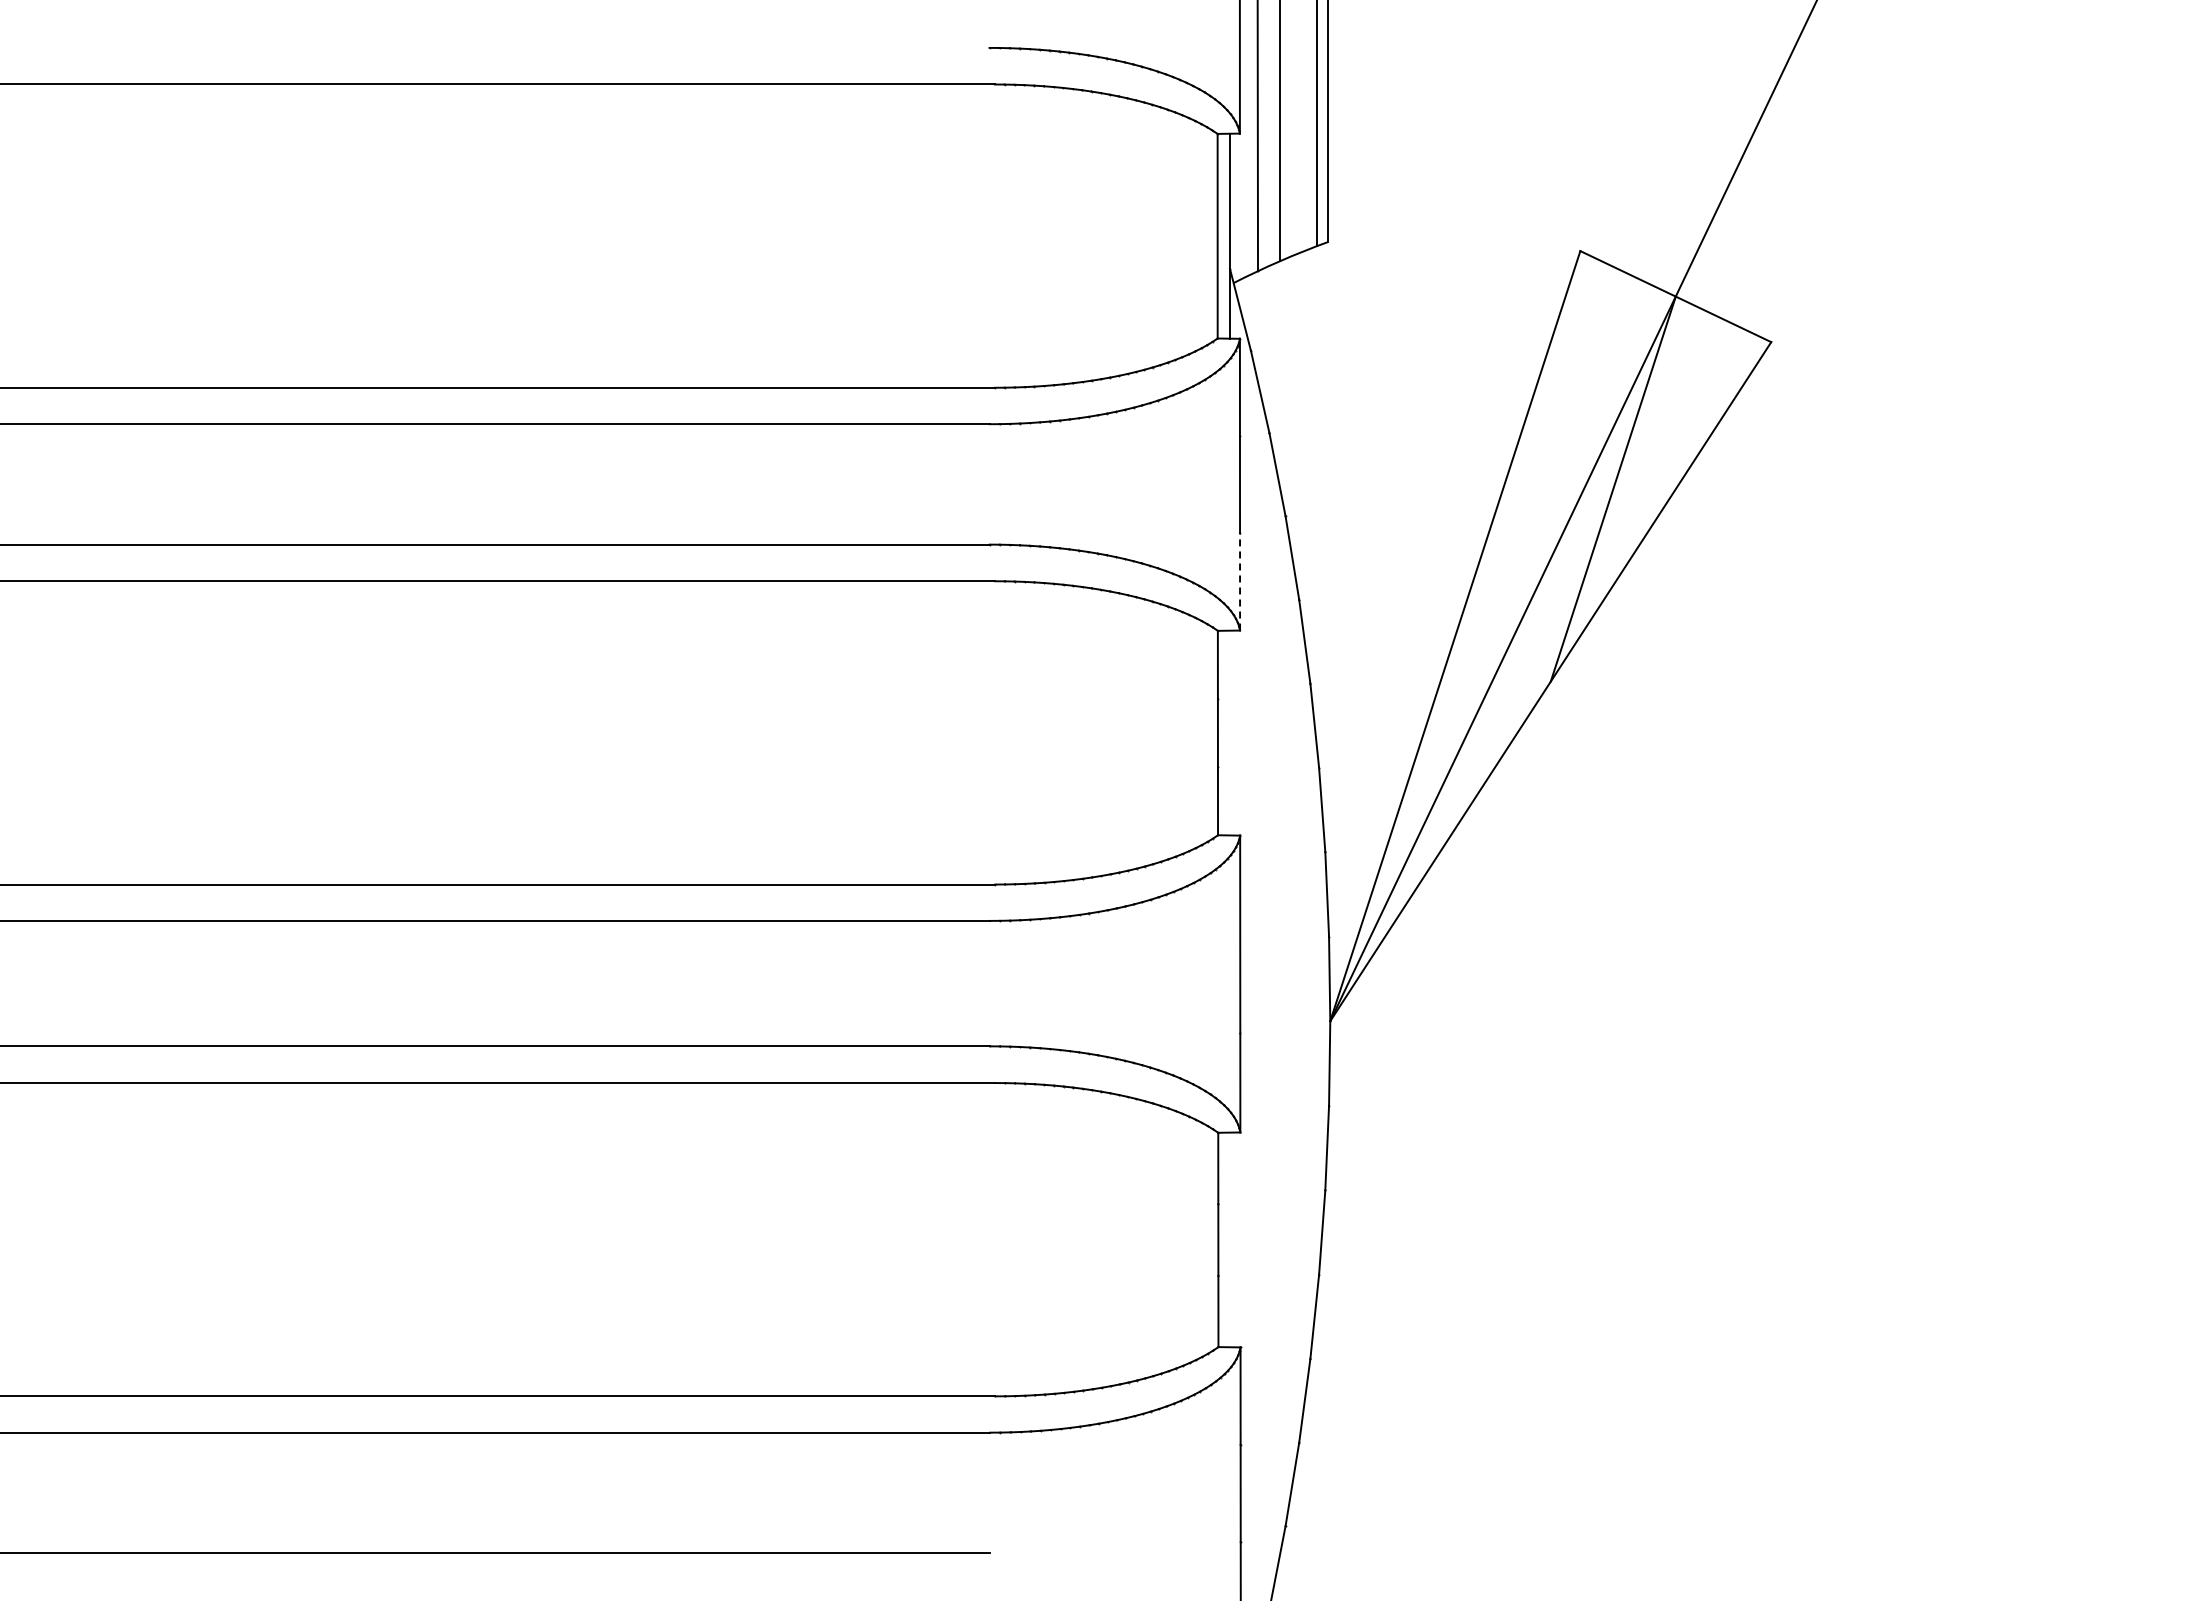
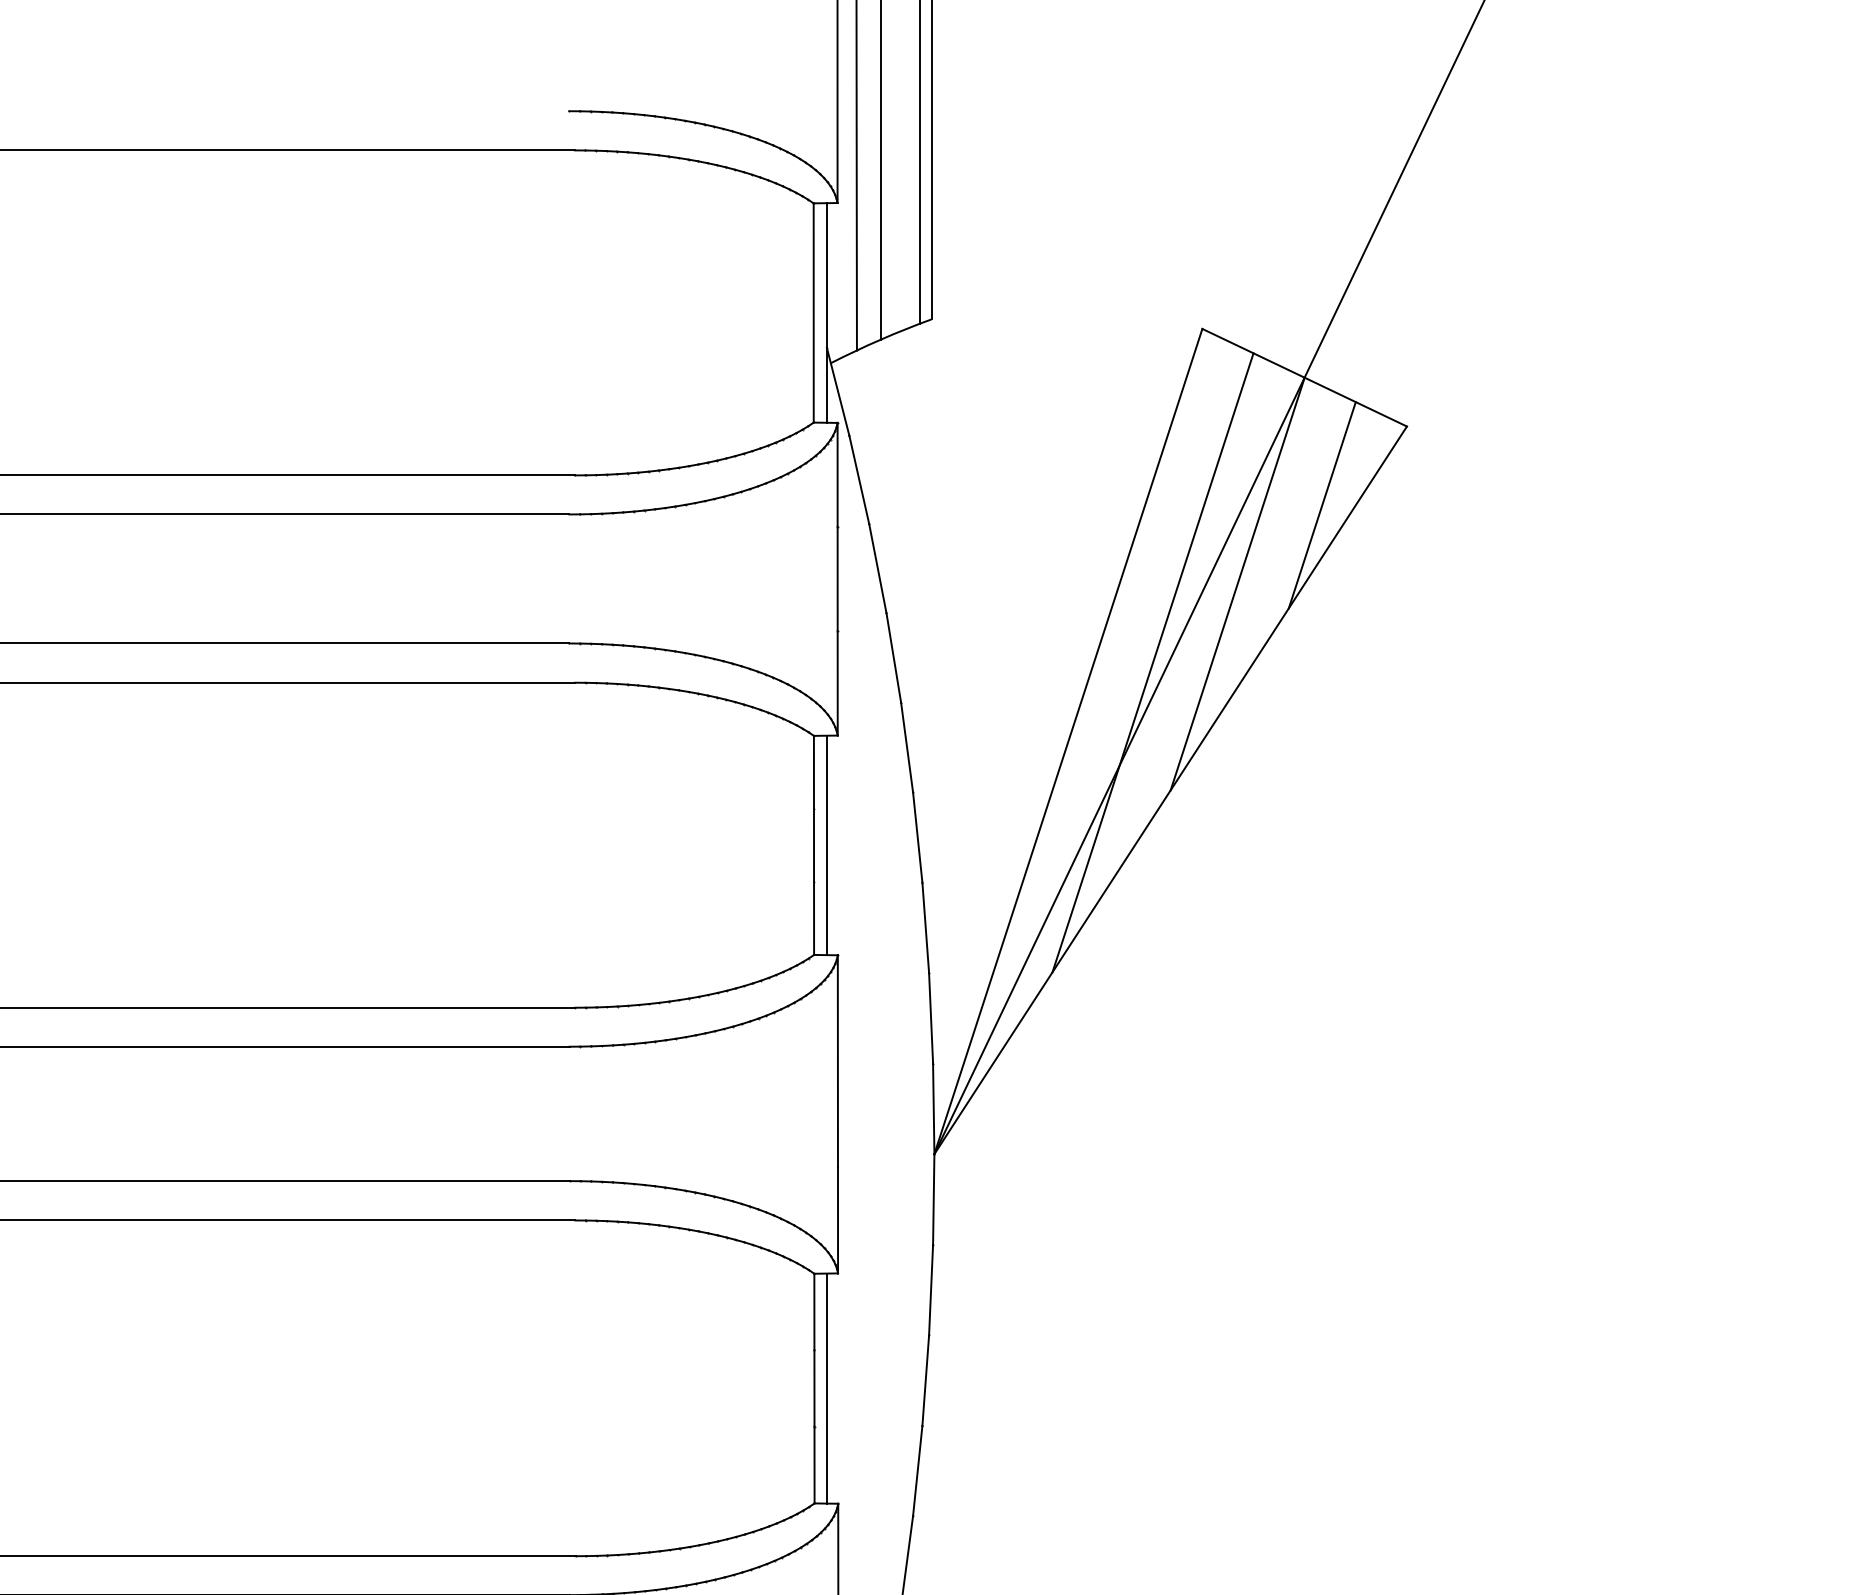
line: (1692, 415) -> (1322, 505), added
line: (1534, 562) -> (1153, 662), added
line: (1240, 581) -> (838, 682), dashed -> solid
line: (1229, 732) -> (826, 844), added
line: (1229, 1239) -> (826, 1388), added

